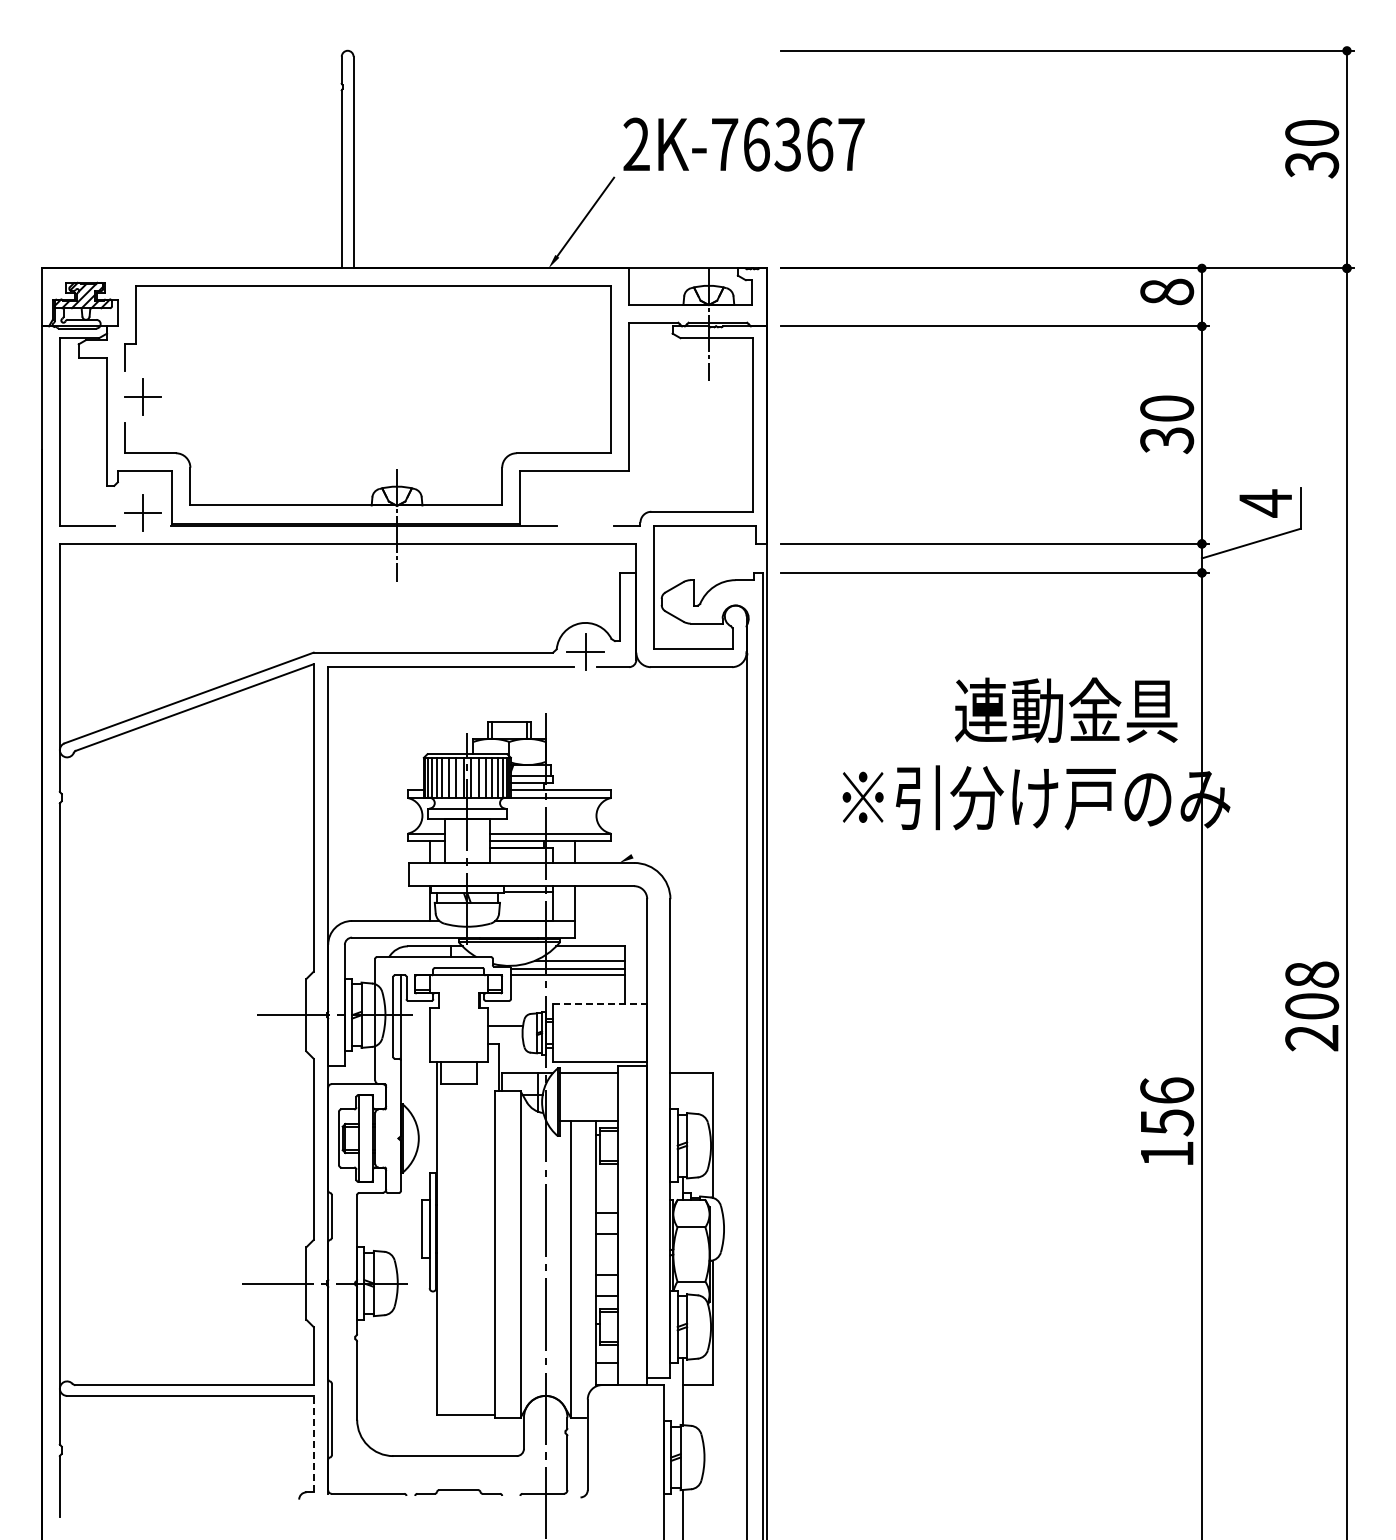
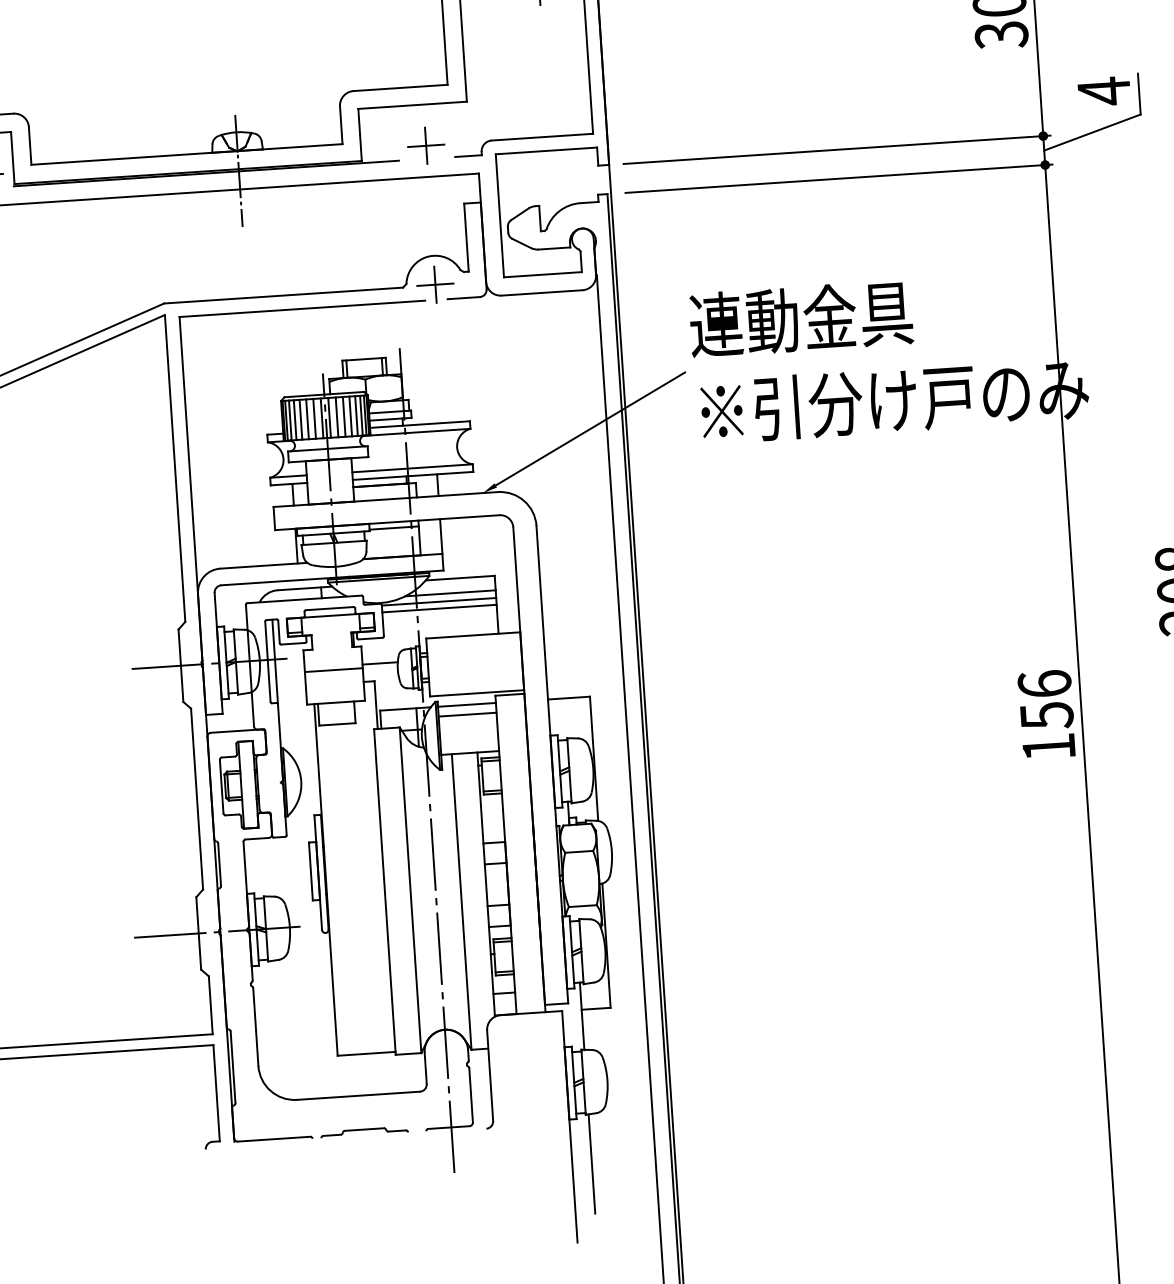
part: (585, 512) -> (426, 145), added
text: (1066, 710) -> (801, 319), moved
line: (730, 806) -> (590, 429), added
line: (600, 1004) -> (473, 635), dashed -> solid
line: (458, 1029) -> (333, 669), added
line: (589, 1083) -> (467, 715), added
line: (313, 1443) -> (216, 1092), dashed -> solid

